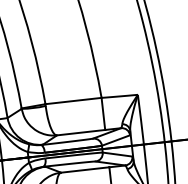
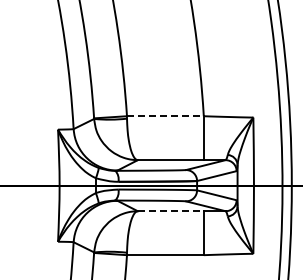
line: (73, 101) -> (165, 116), solid -> dashed
line: (85, 170) -> (171, 211), solid -> dashed

